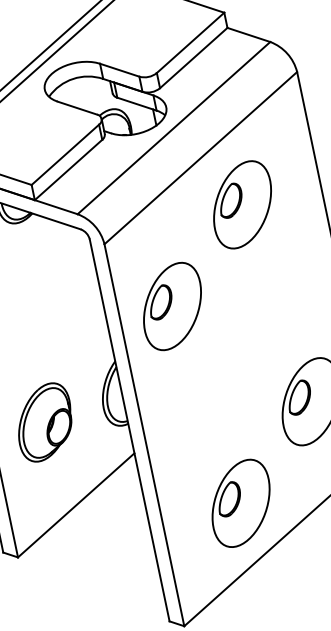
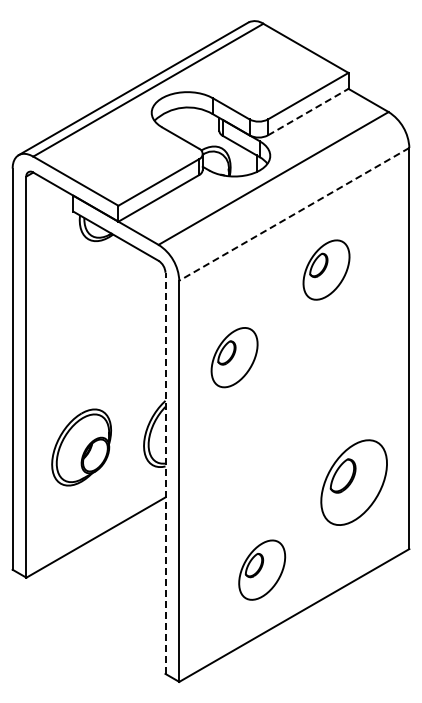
line: (193, 57) -> (308, 111), solid -> dashed
line: (201, 158) -> (294, 214), solid -> dashed
part: (242, 204) -> (326, 269), size x0.7
part: (172, 306) -> (234, 357), size x0.7
line: (129, 430) -> (165, 473), solid -> dashed
part: (240, 502) -> (261, 569), size x0.7

